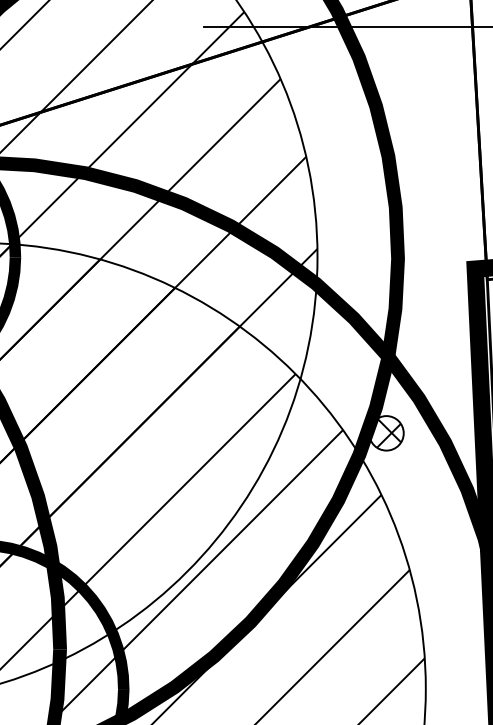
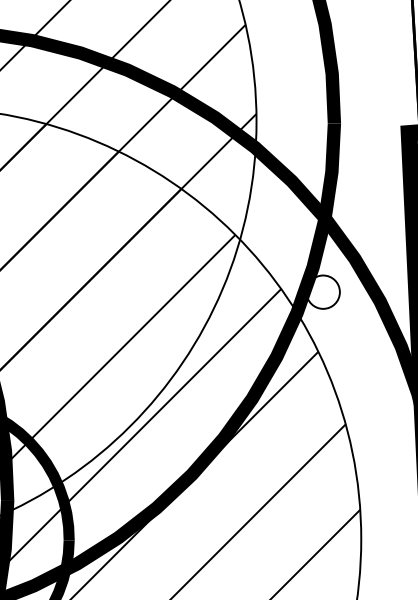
hatch: (389, 432) -> (326, 291), removed

